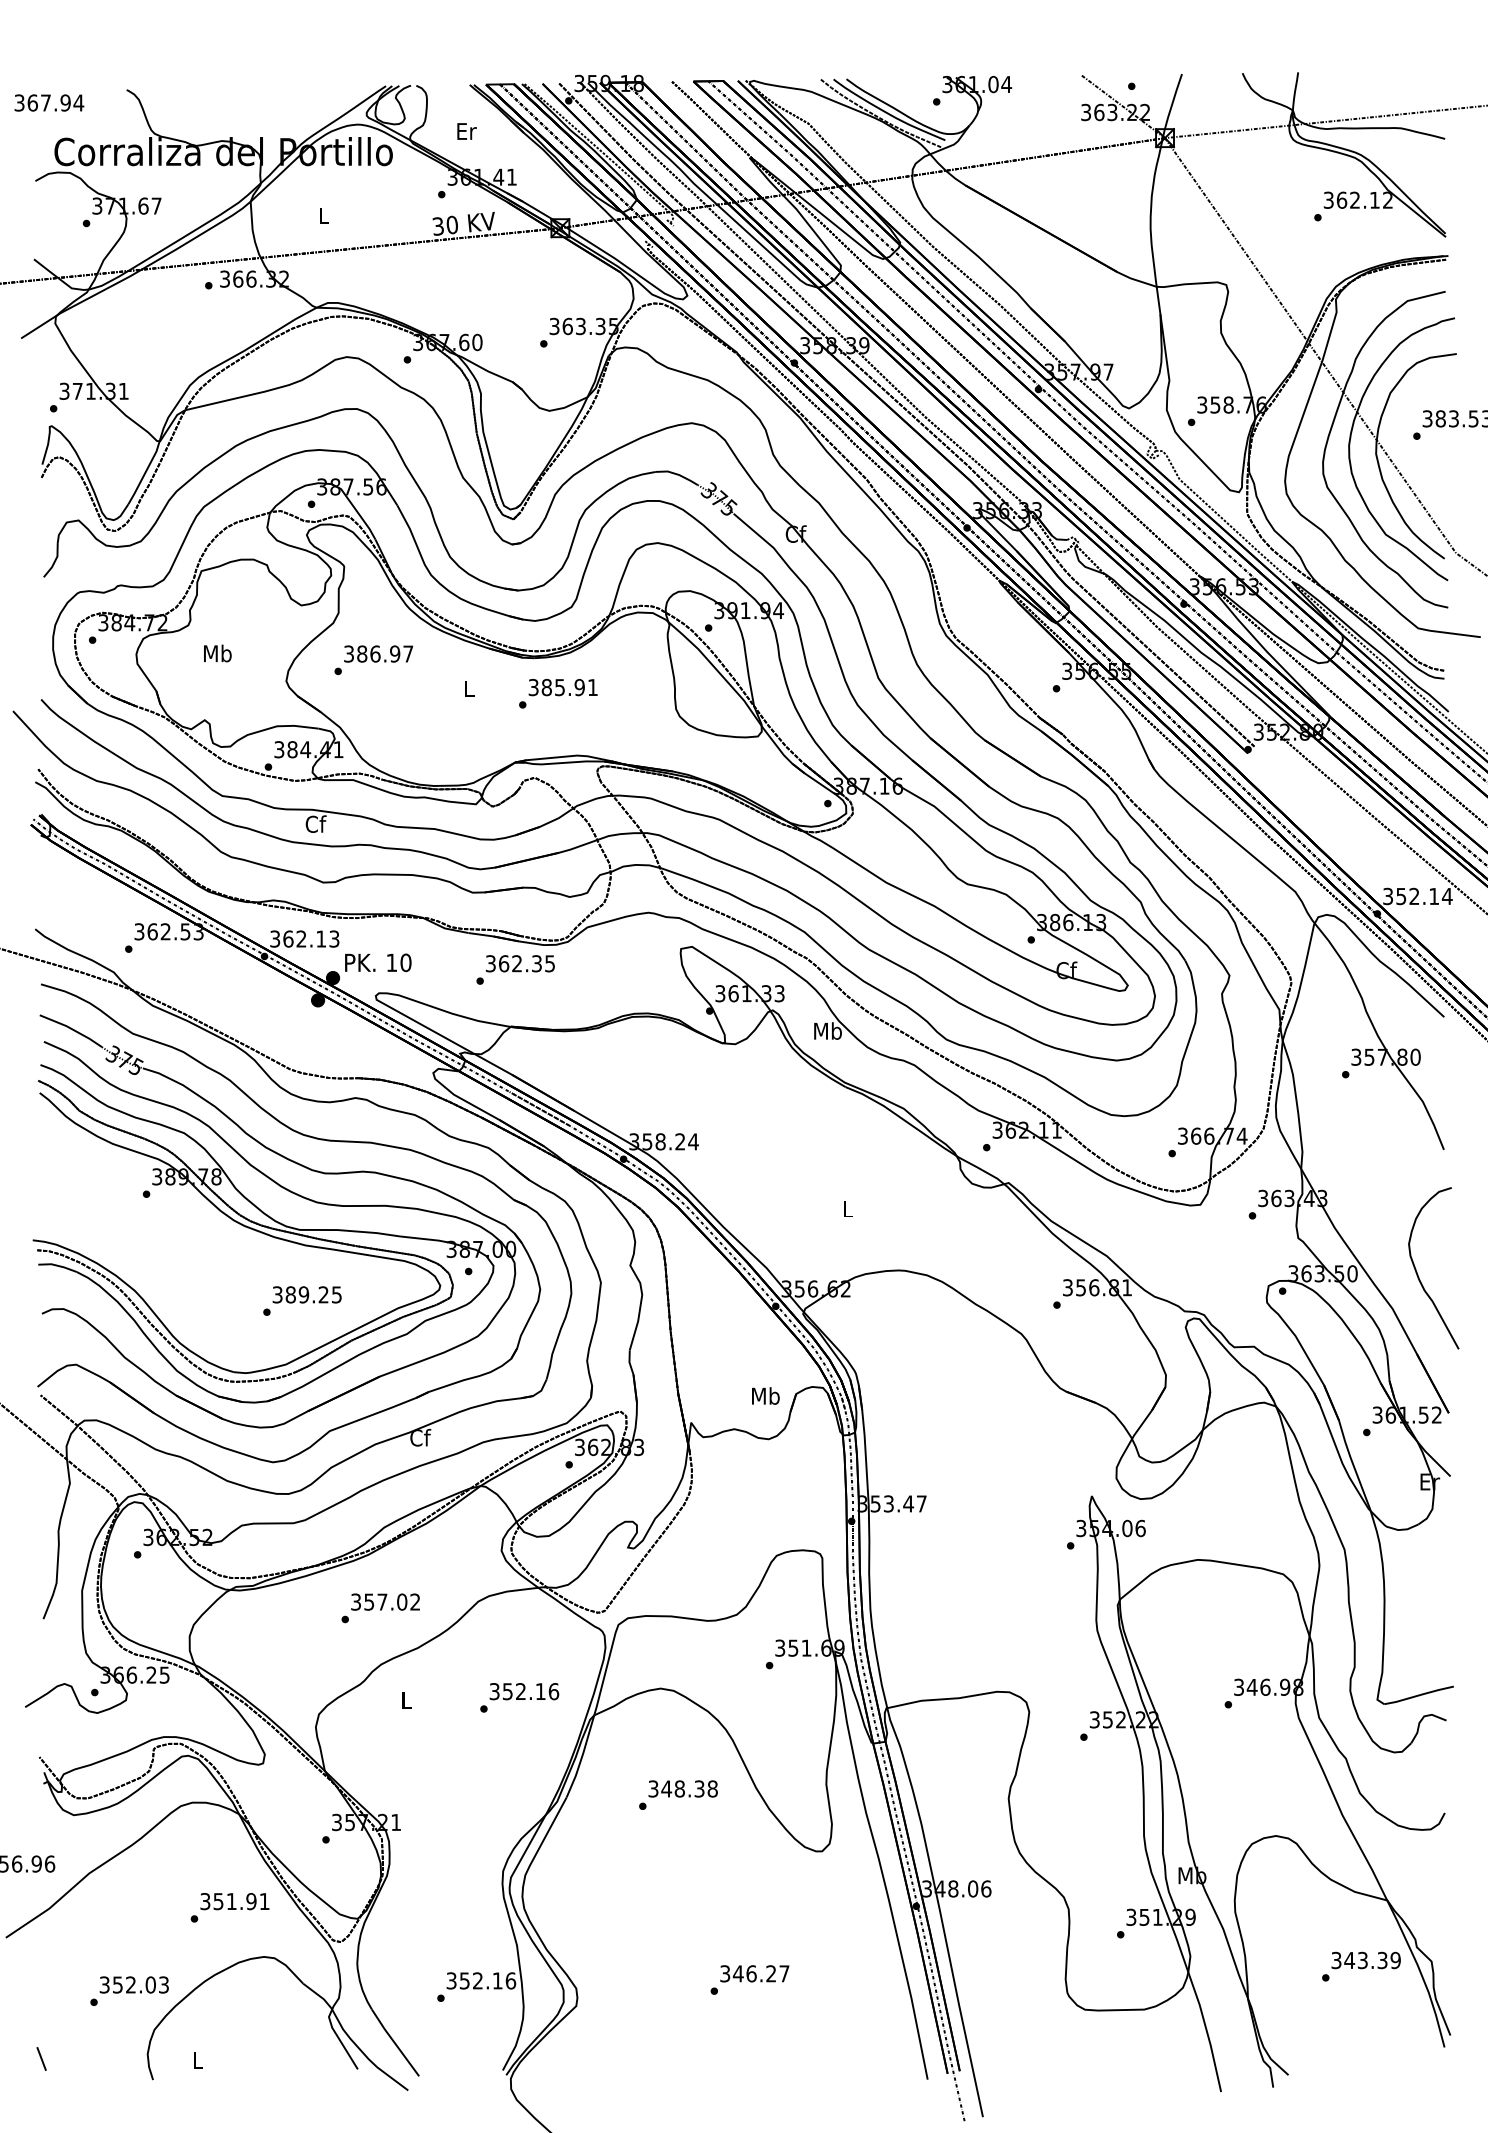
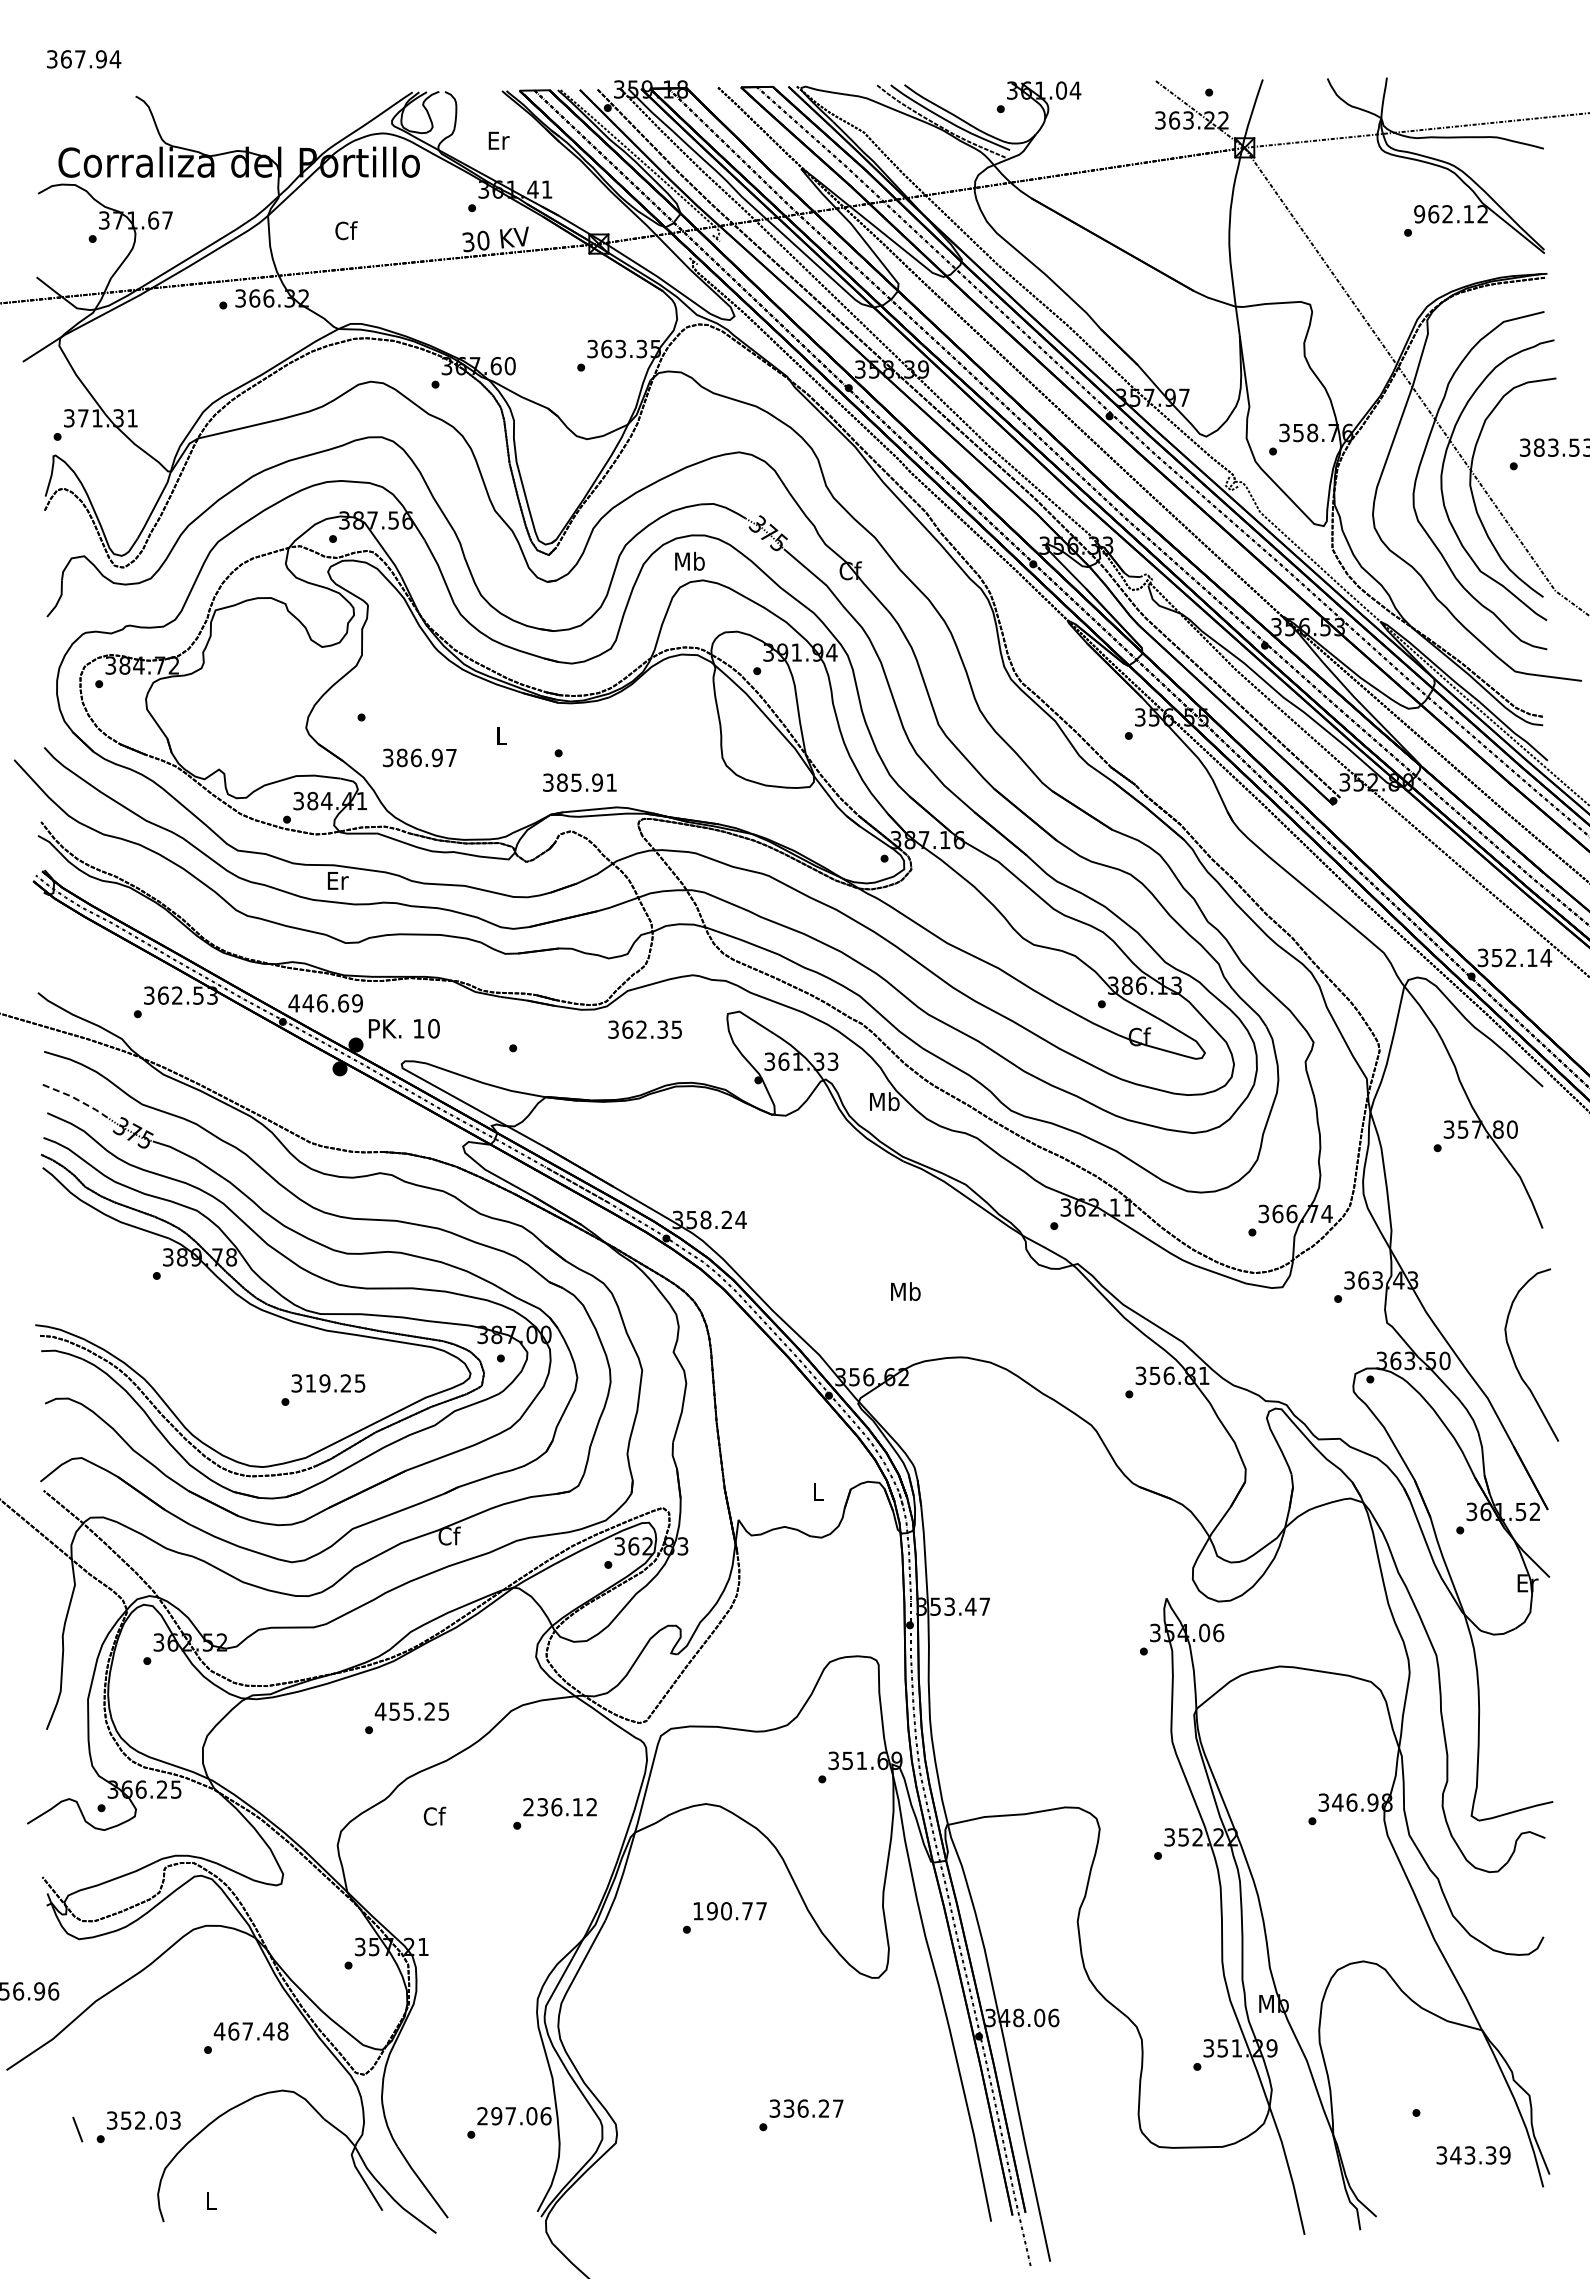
text: (49, 103) -> (84, 59), moved
text: (1328, 200) -> (1419, 214), 362.12 -> 962.12
text: (324, 215) -> (346, 230), L -> Cf
text: (217, 653) -> (689, 561), moved
text: (378, 653) -> (419, 757), moved
text: (562, 687) -> (579, 782), moved
text: (316, 824) -> (338, 880), Cf -> Er
text: (304, 939) -> (325, 1003), 362.13 -> 446.69
text: (519, 963) -> (644, 1029), moved
line: (72, 1029) -> (77, 1099), solid -> dashed
text: (847, 1208) -> (905, 1291), L -> Mb
text: (290, 1294) -> (310, 1383), 389.25 -> 319.25
text: (766, 1396) -> (818, 1491), Mb -> L
text: (384, 1602) -> (411, 1711), 357.02 -> 455.25
text: (524, 1691) -> (560, 1807), 352.16 -> 236.12
text: (406, 1699) -> (434, 1815), L -> Cf
text: (683, 1789) -> (730, 1911), 348.38 -> 190.77
text: (234, 1901) -> (250, 2031), 351.91 -> 467.48
text: (1366, 1960) -> (1473, 2155), moved
text: (737, 1973) -> (788, 2108), 346.27 -> 336.27
text: (474, 1981) -> (507, 2116), 352.16 -> 297.06
line: (41, 2058) -> (77, 2129), moved

